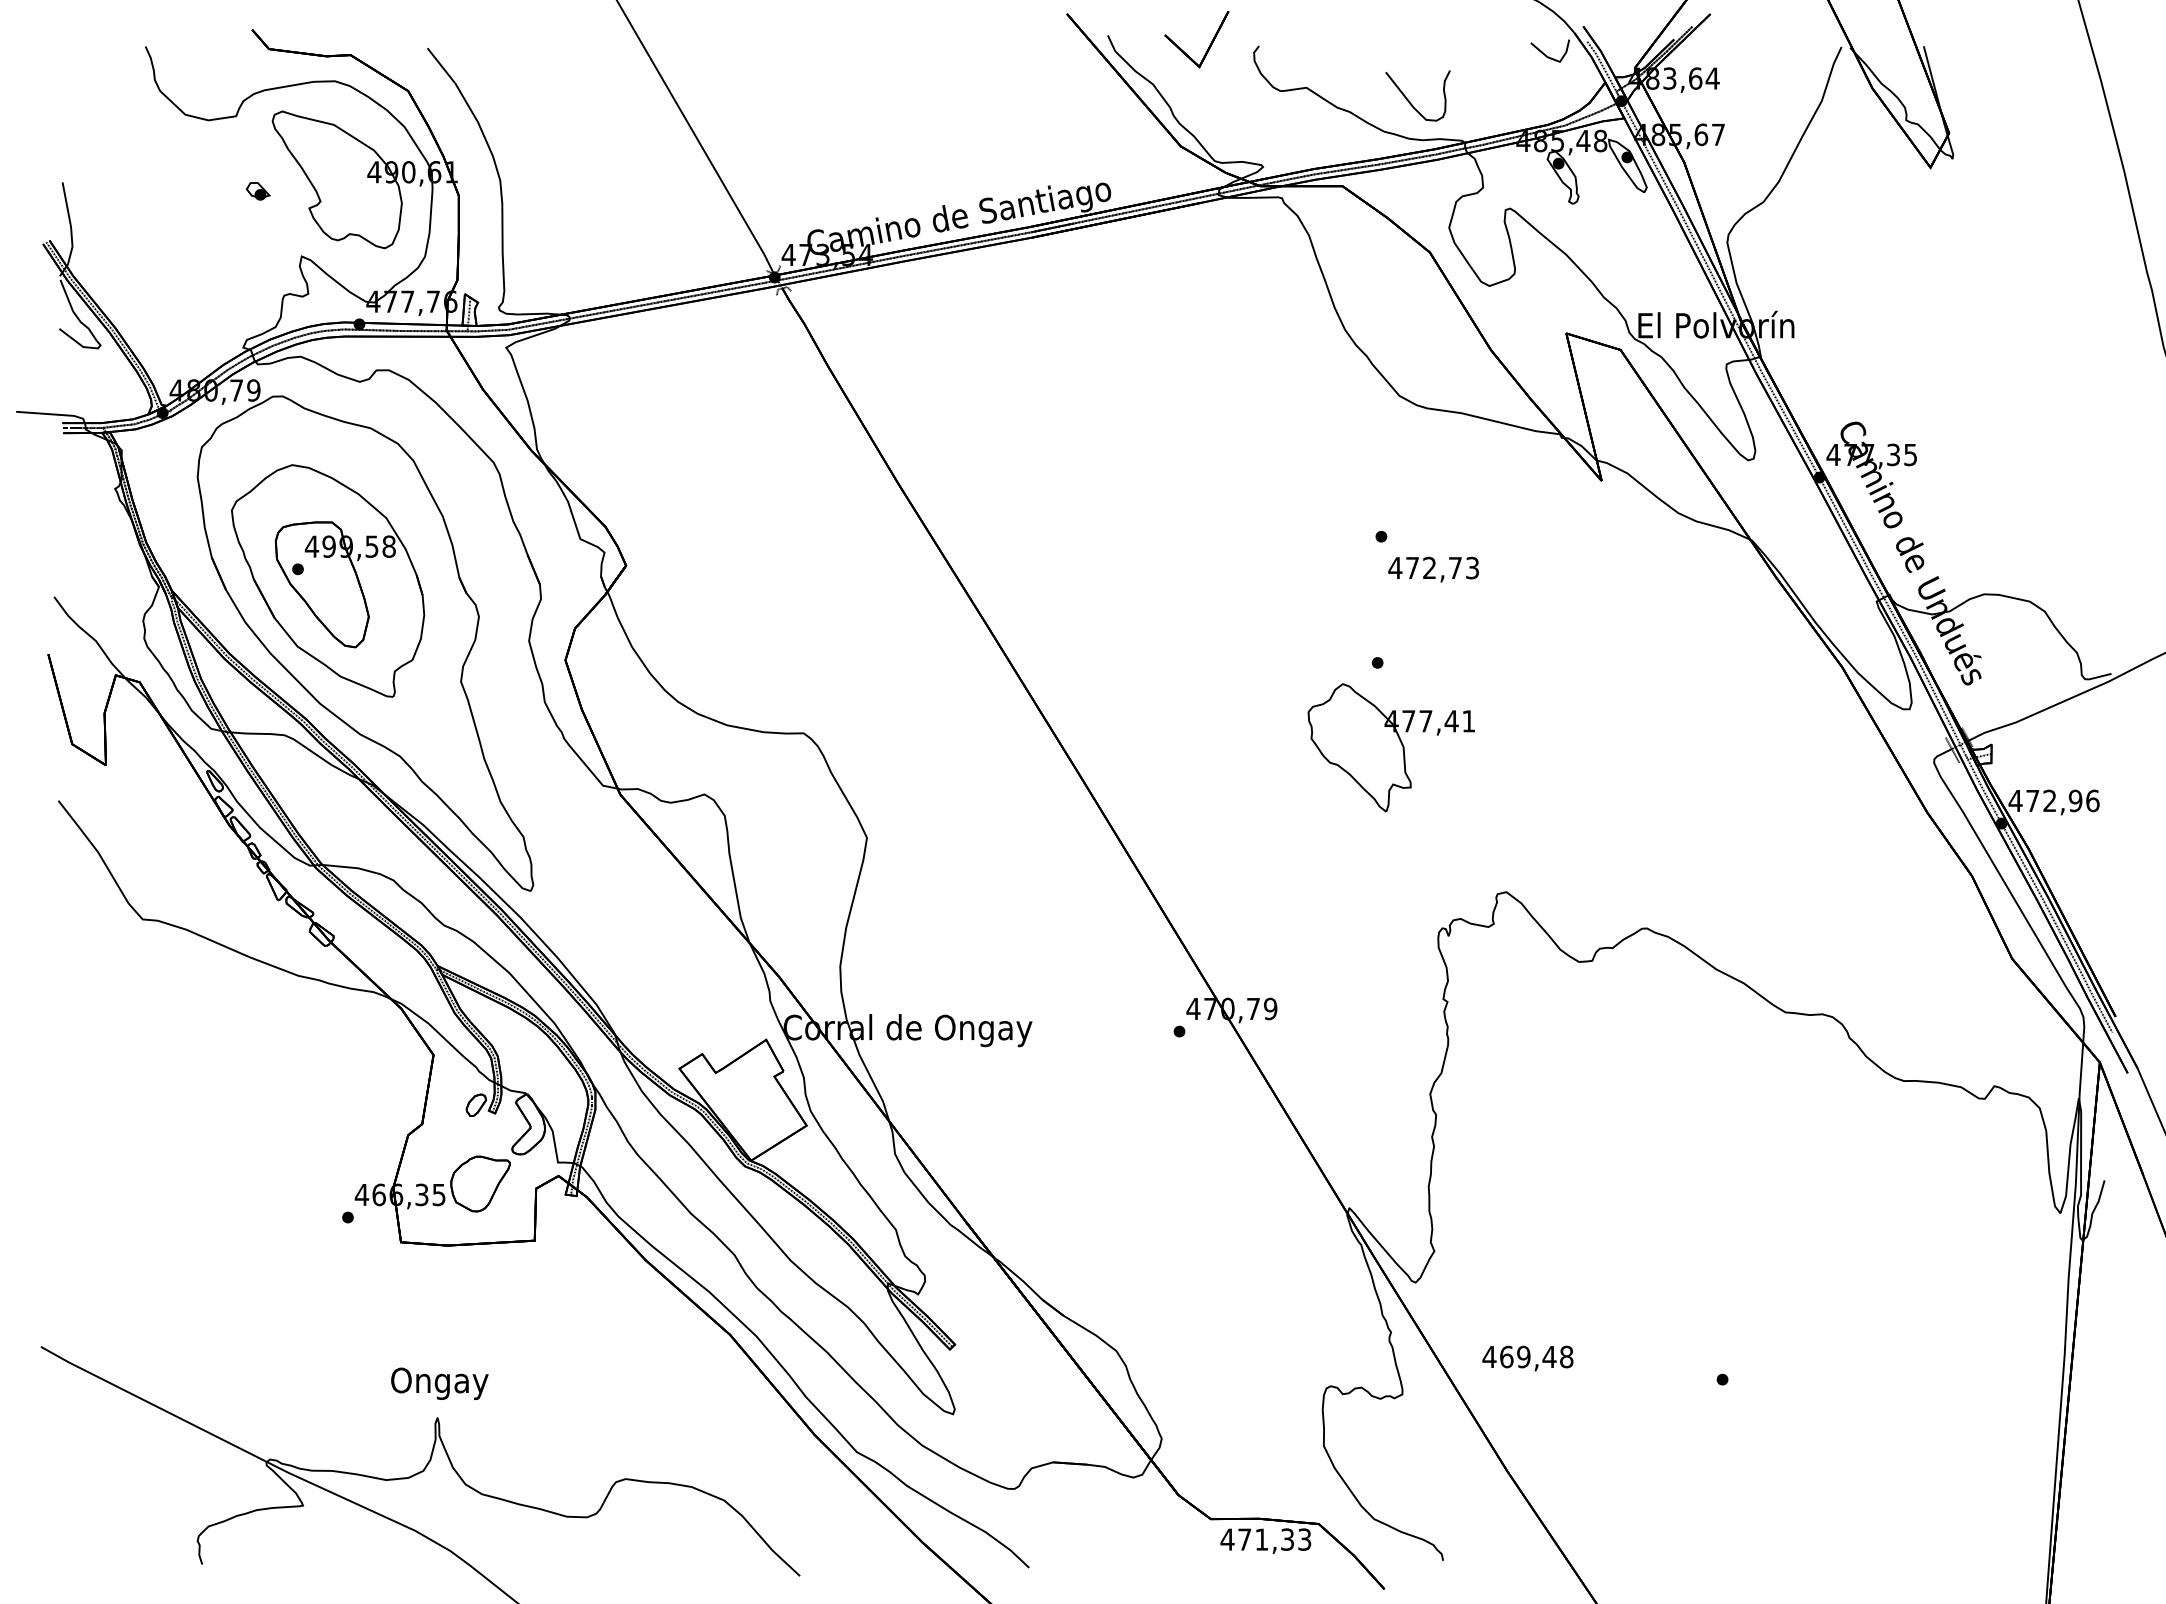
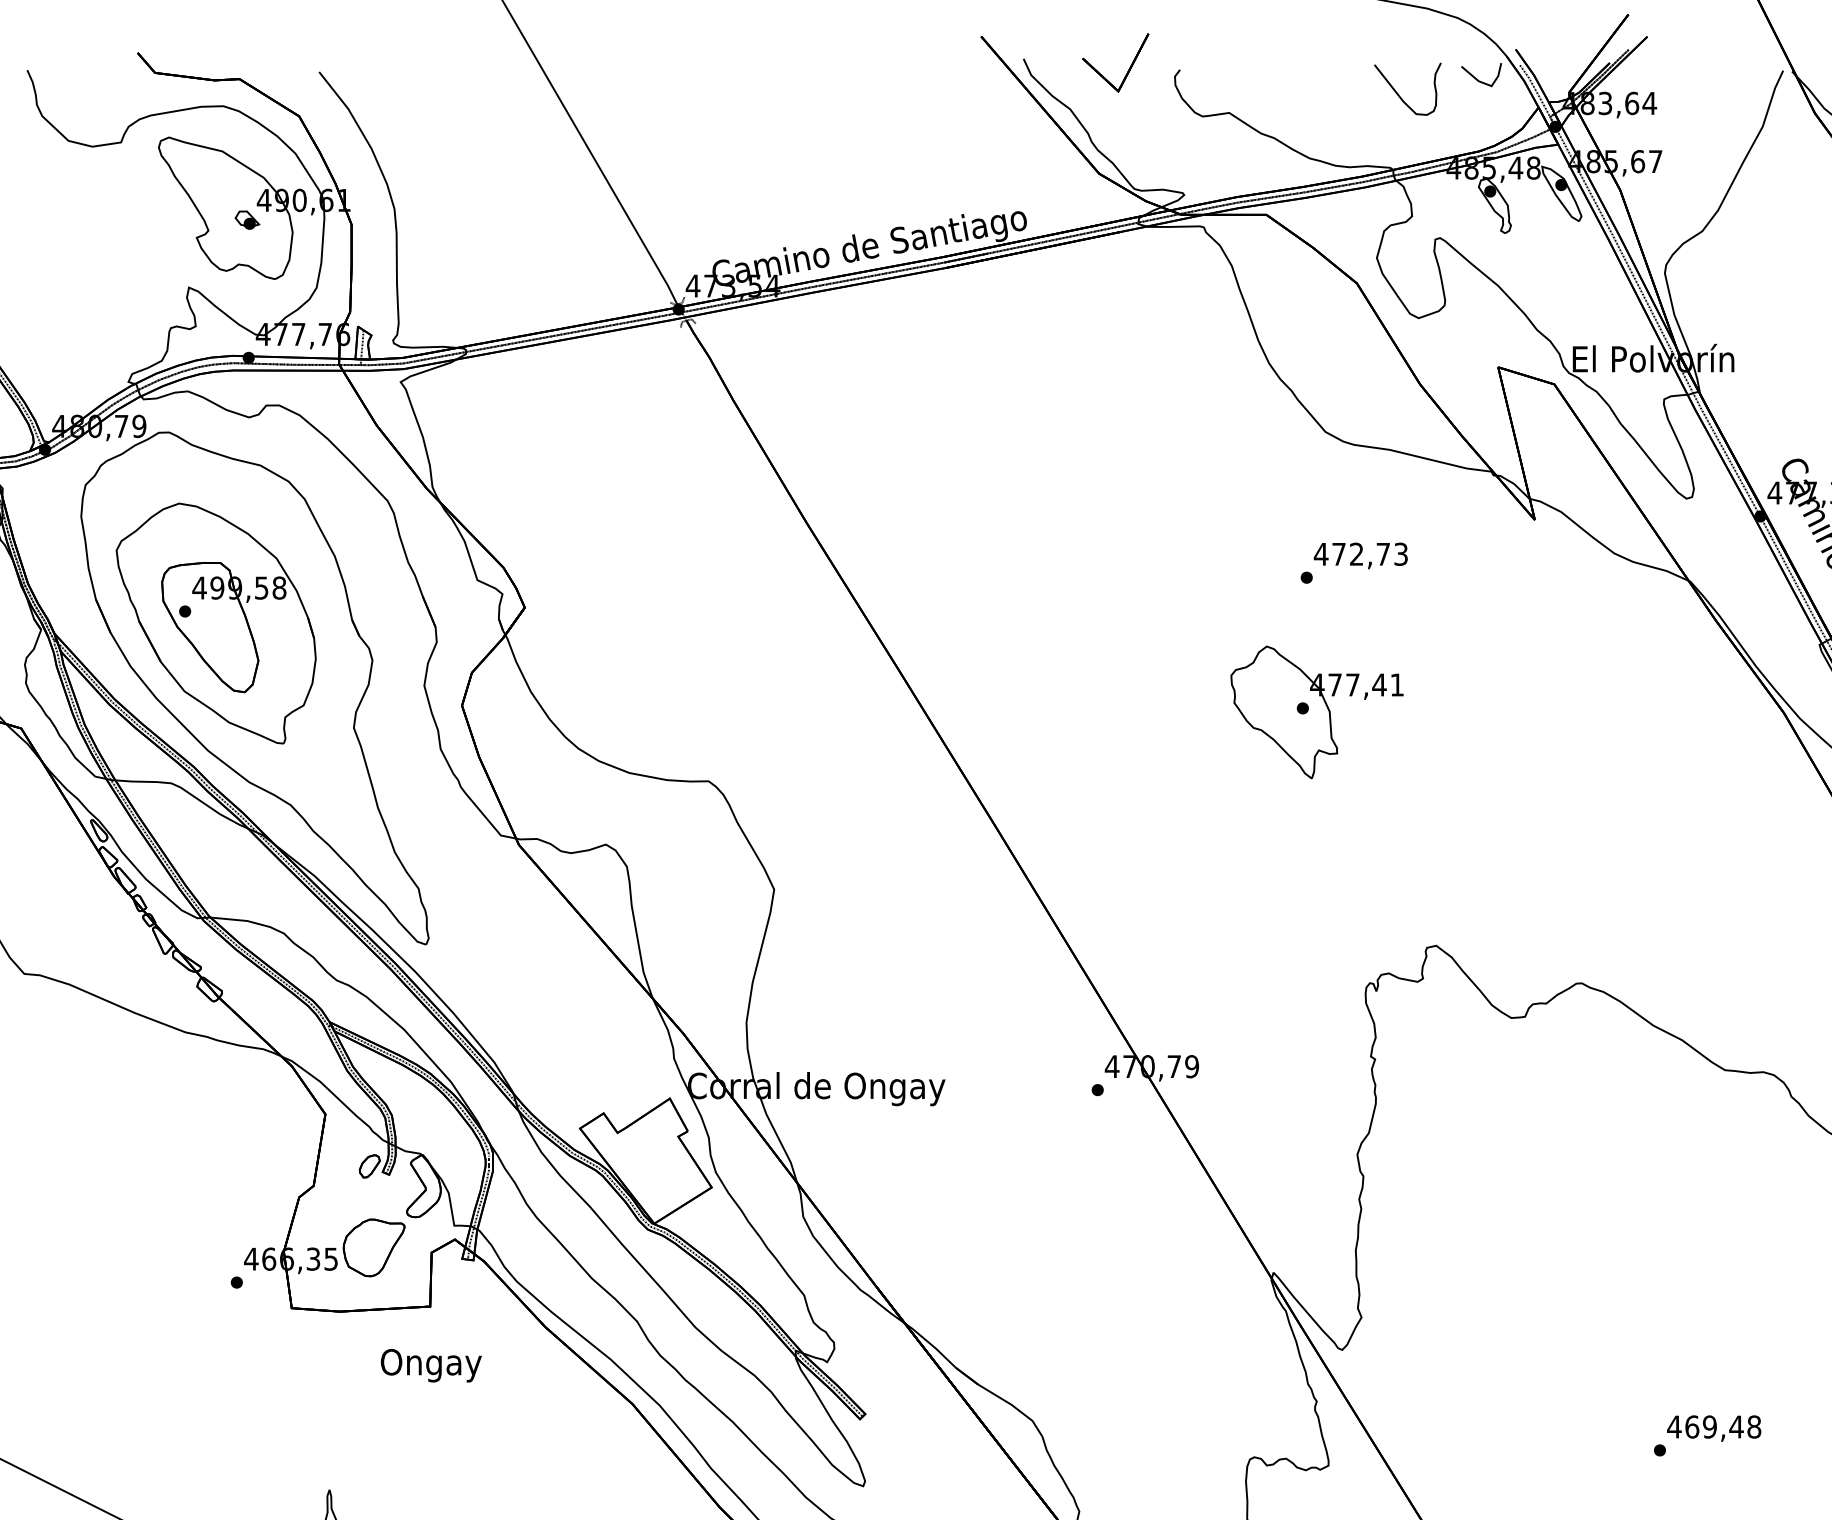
curve: (1410, 101) -> (1400, 95), moved
part: (257, 191) -> (246, 220), moved
text: (1433, 569) -> (1360, 555), moved
part: (1390, 747) -> (1316, 712), moved
text: (1527, 1358) -> (1713, 1428), moved
text: (439, 1383) -> (430, 1365), moved

